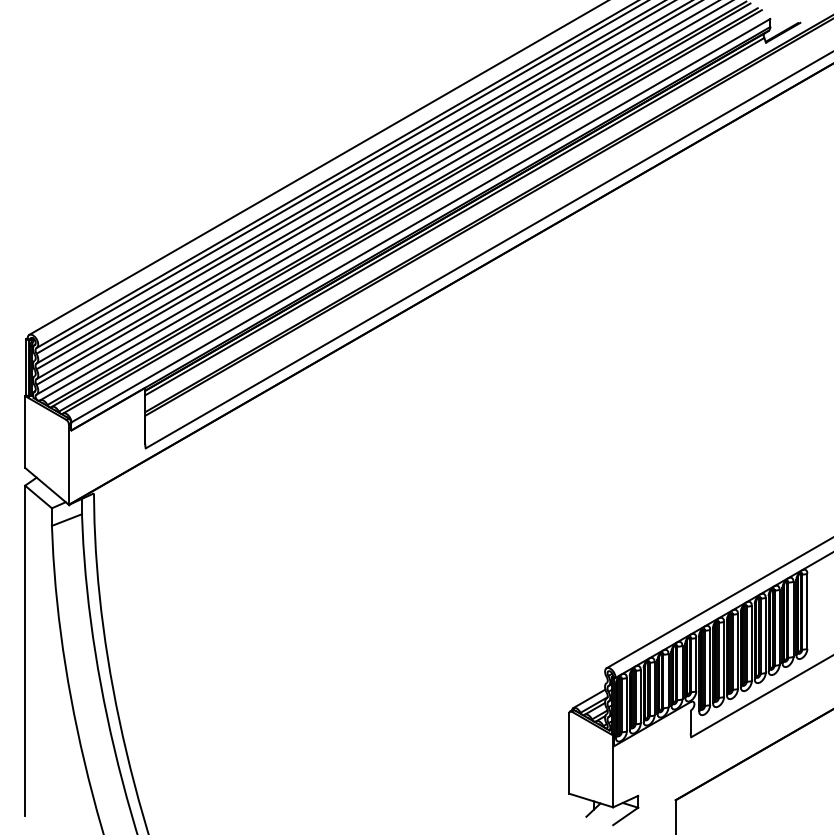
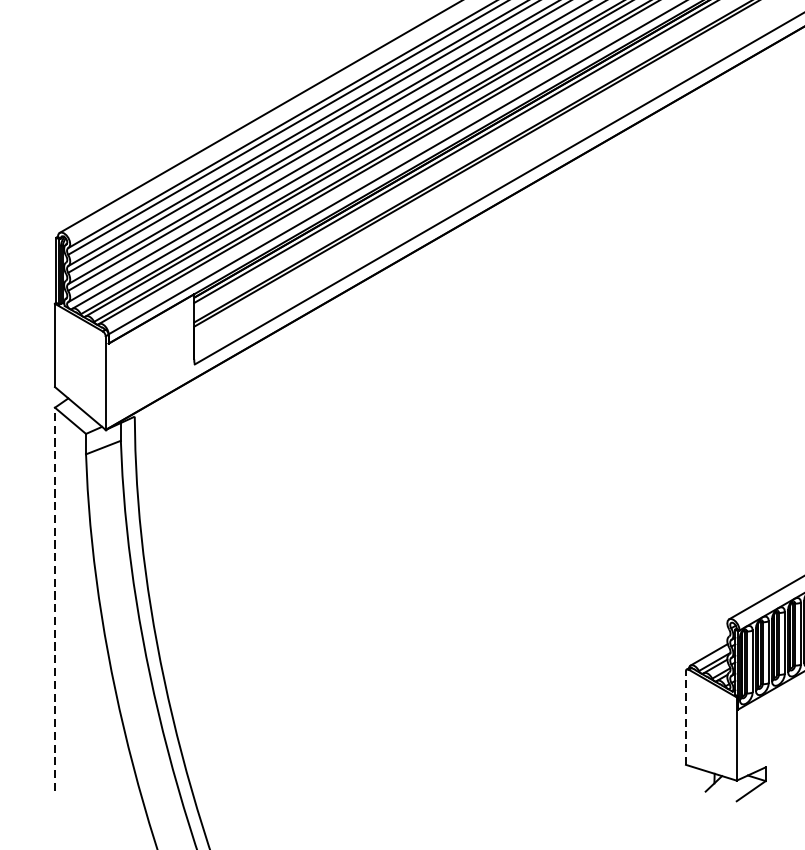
line: (25, 650) -> (55, 598), solid -> dashed
line: (569, 752) -> (686, 717), solid -> dashed

